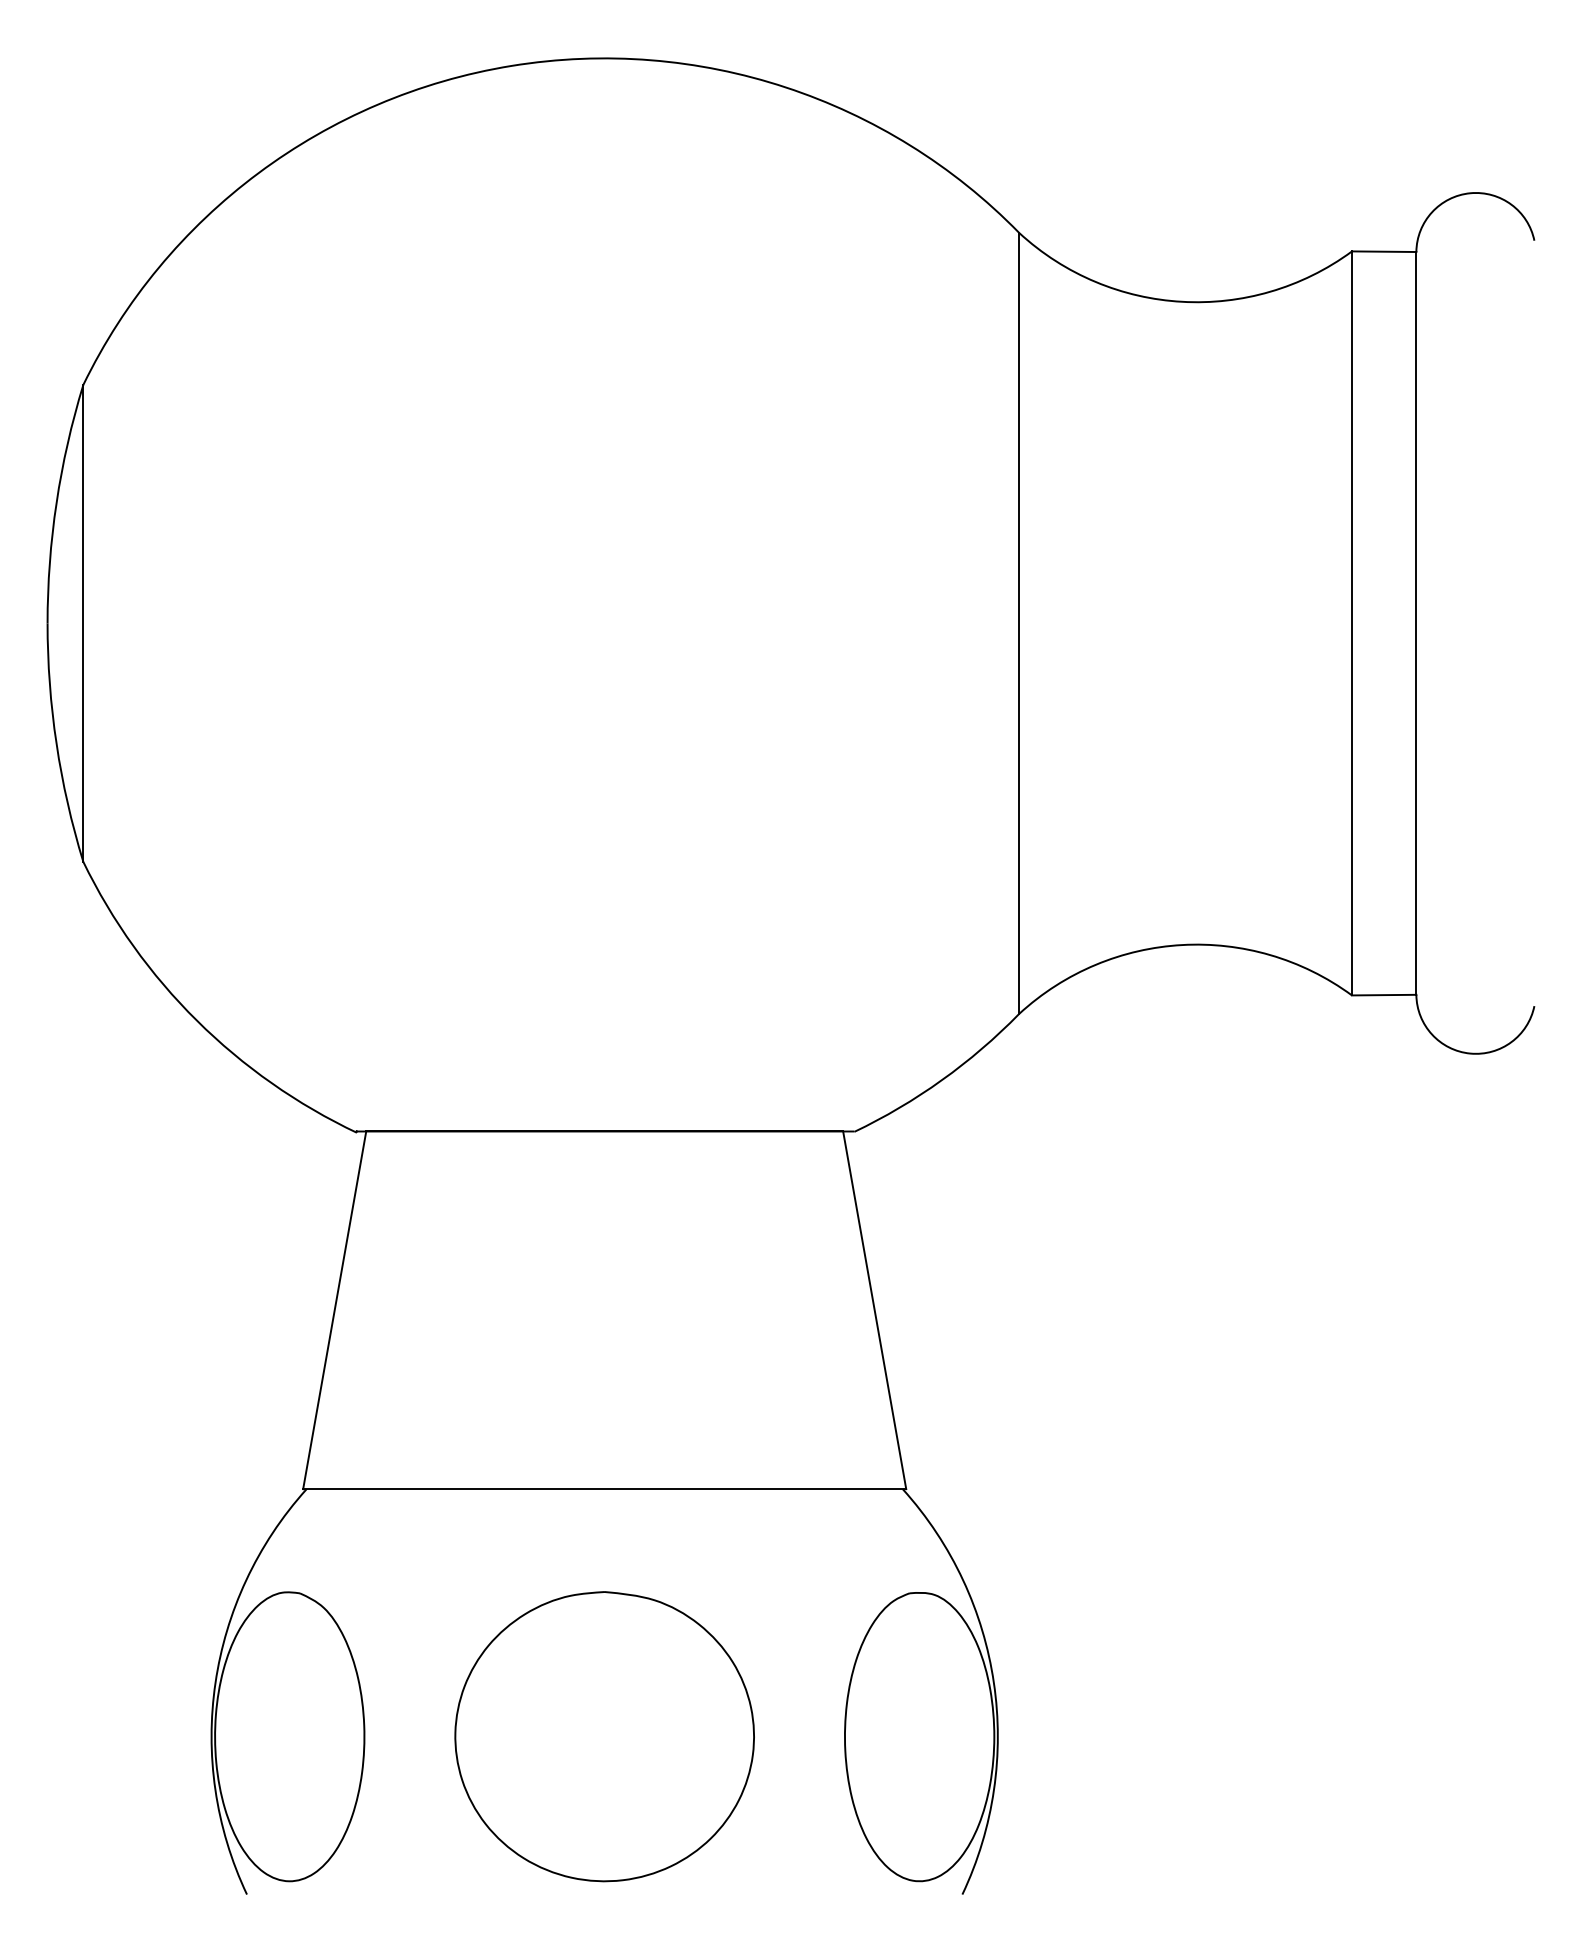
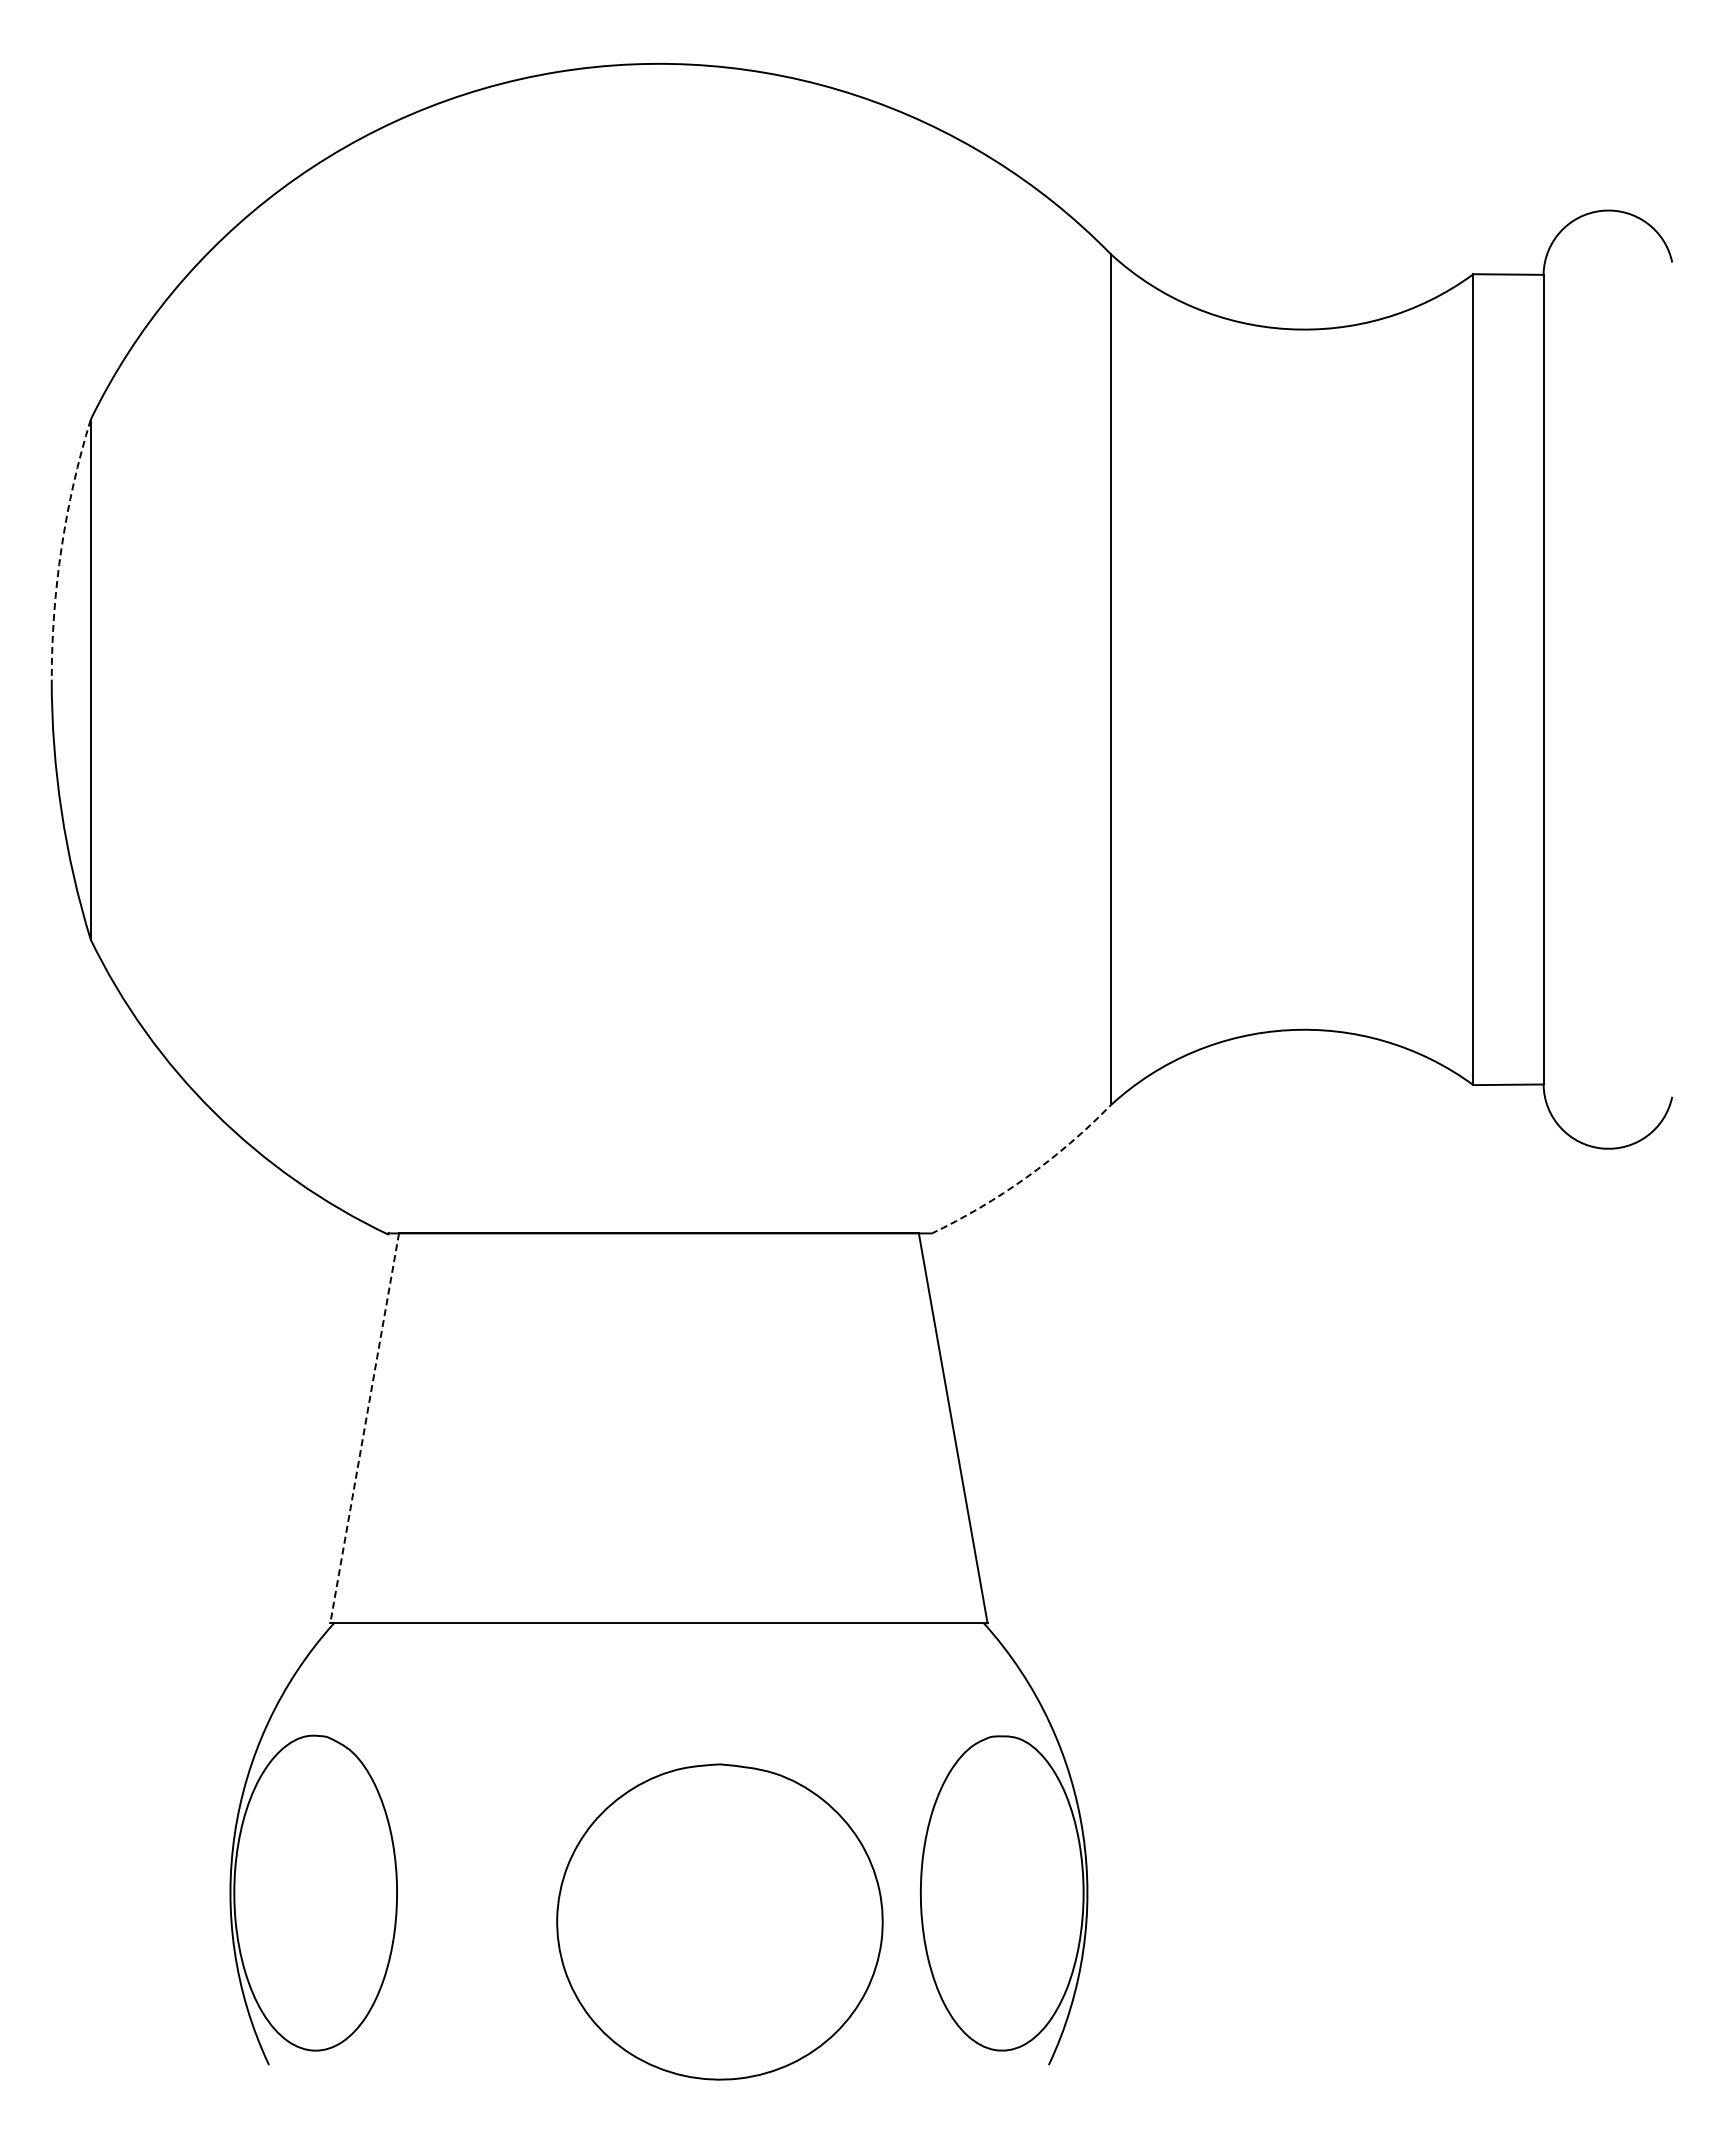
arc: (56, 503) -> (61, 548), solid -> dashed
arc: (941, 1080) -> (1026, 1177), solid -> dashed
line: (334, 1310) -> (364, 1428), solid -> dashed
part: (604, 1736) -> (719, 1921), moved

